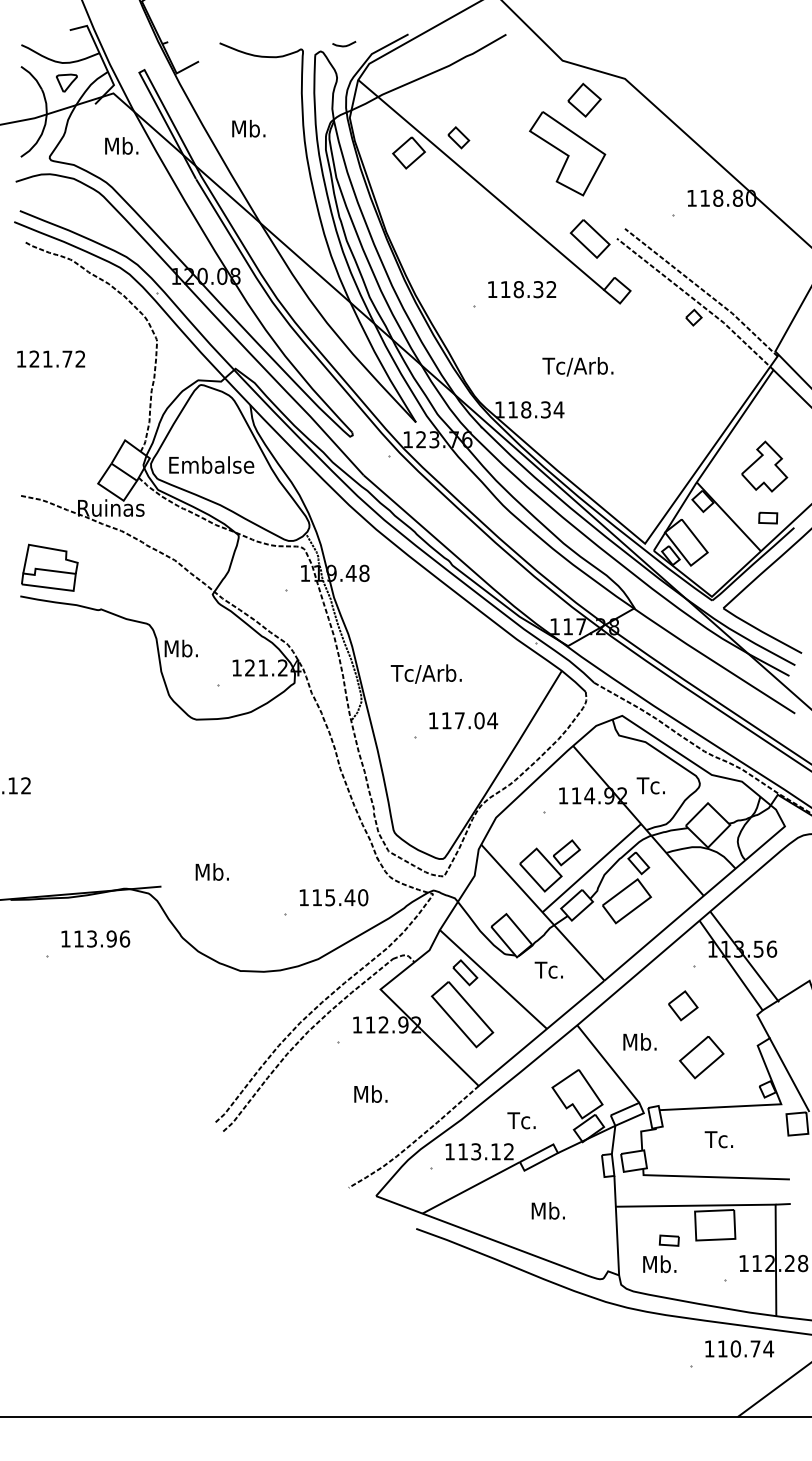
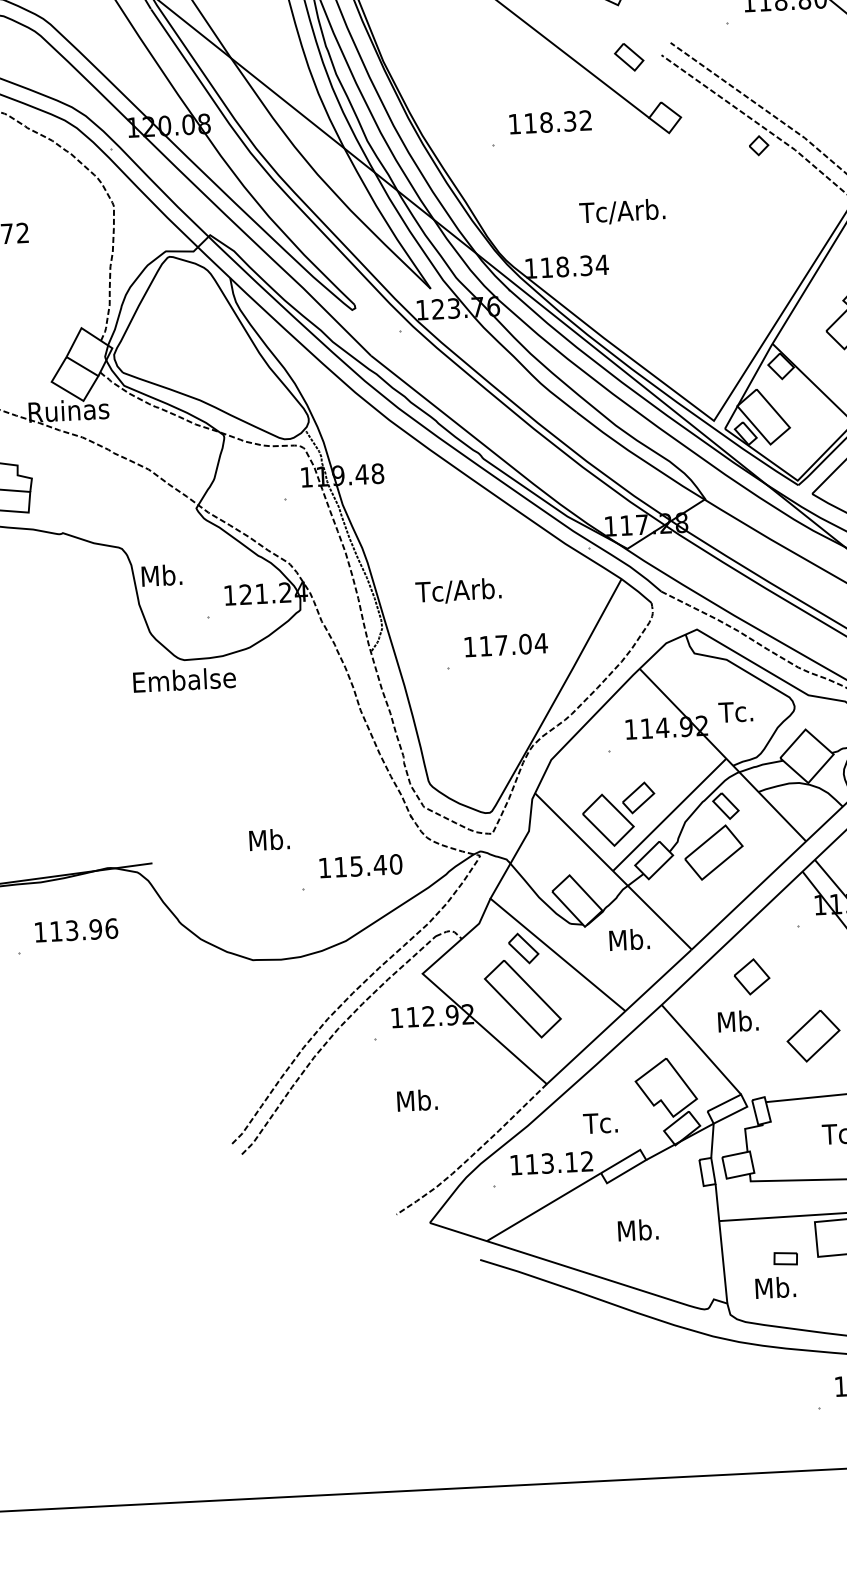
part: (589, 238) -> (628, 56), size x0.6
text: (211, 464) -> (184, 679), moved
text: (211, 871) -> (268, 839), moved
text: (551, 969) -> (627, 939), Tc. -> Mb.
part: (683, 1005) -> (752, 976), moved

